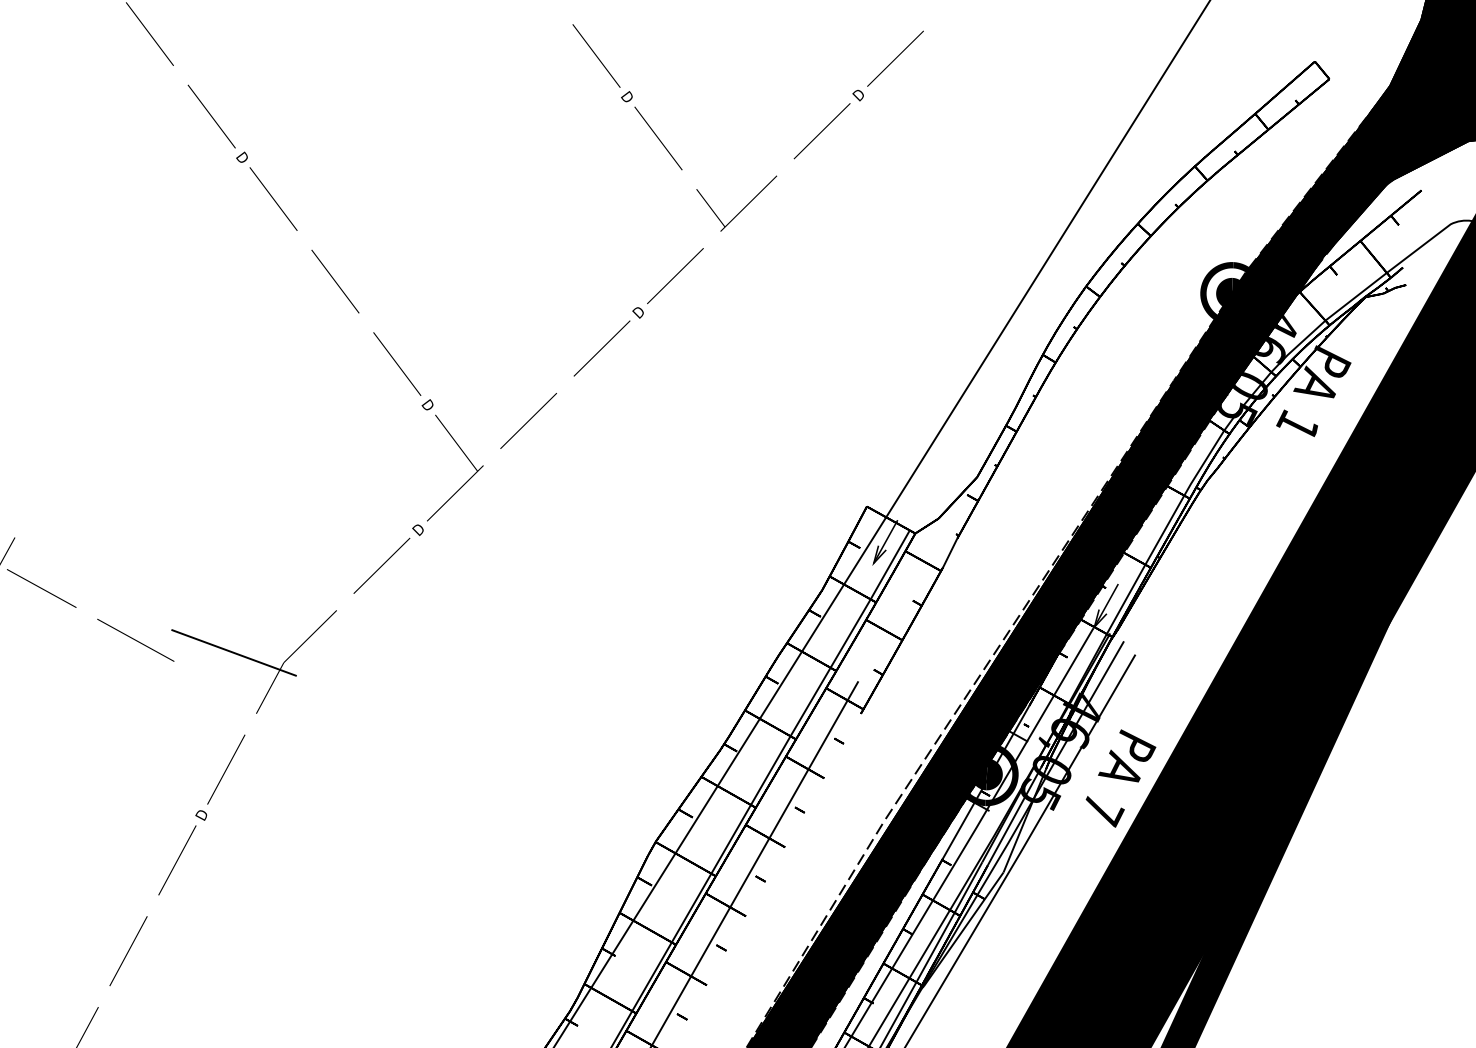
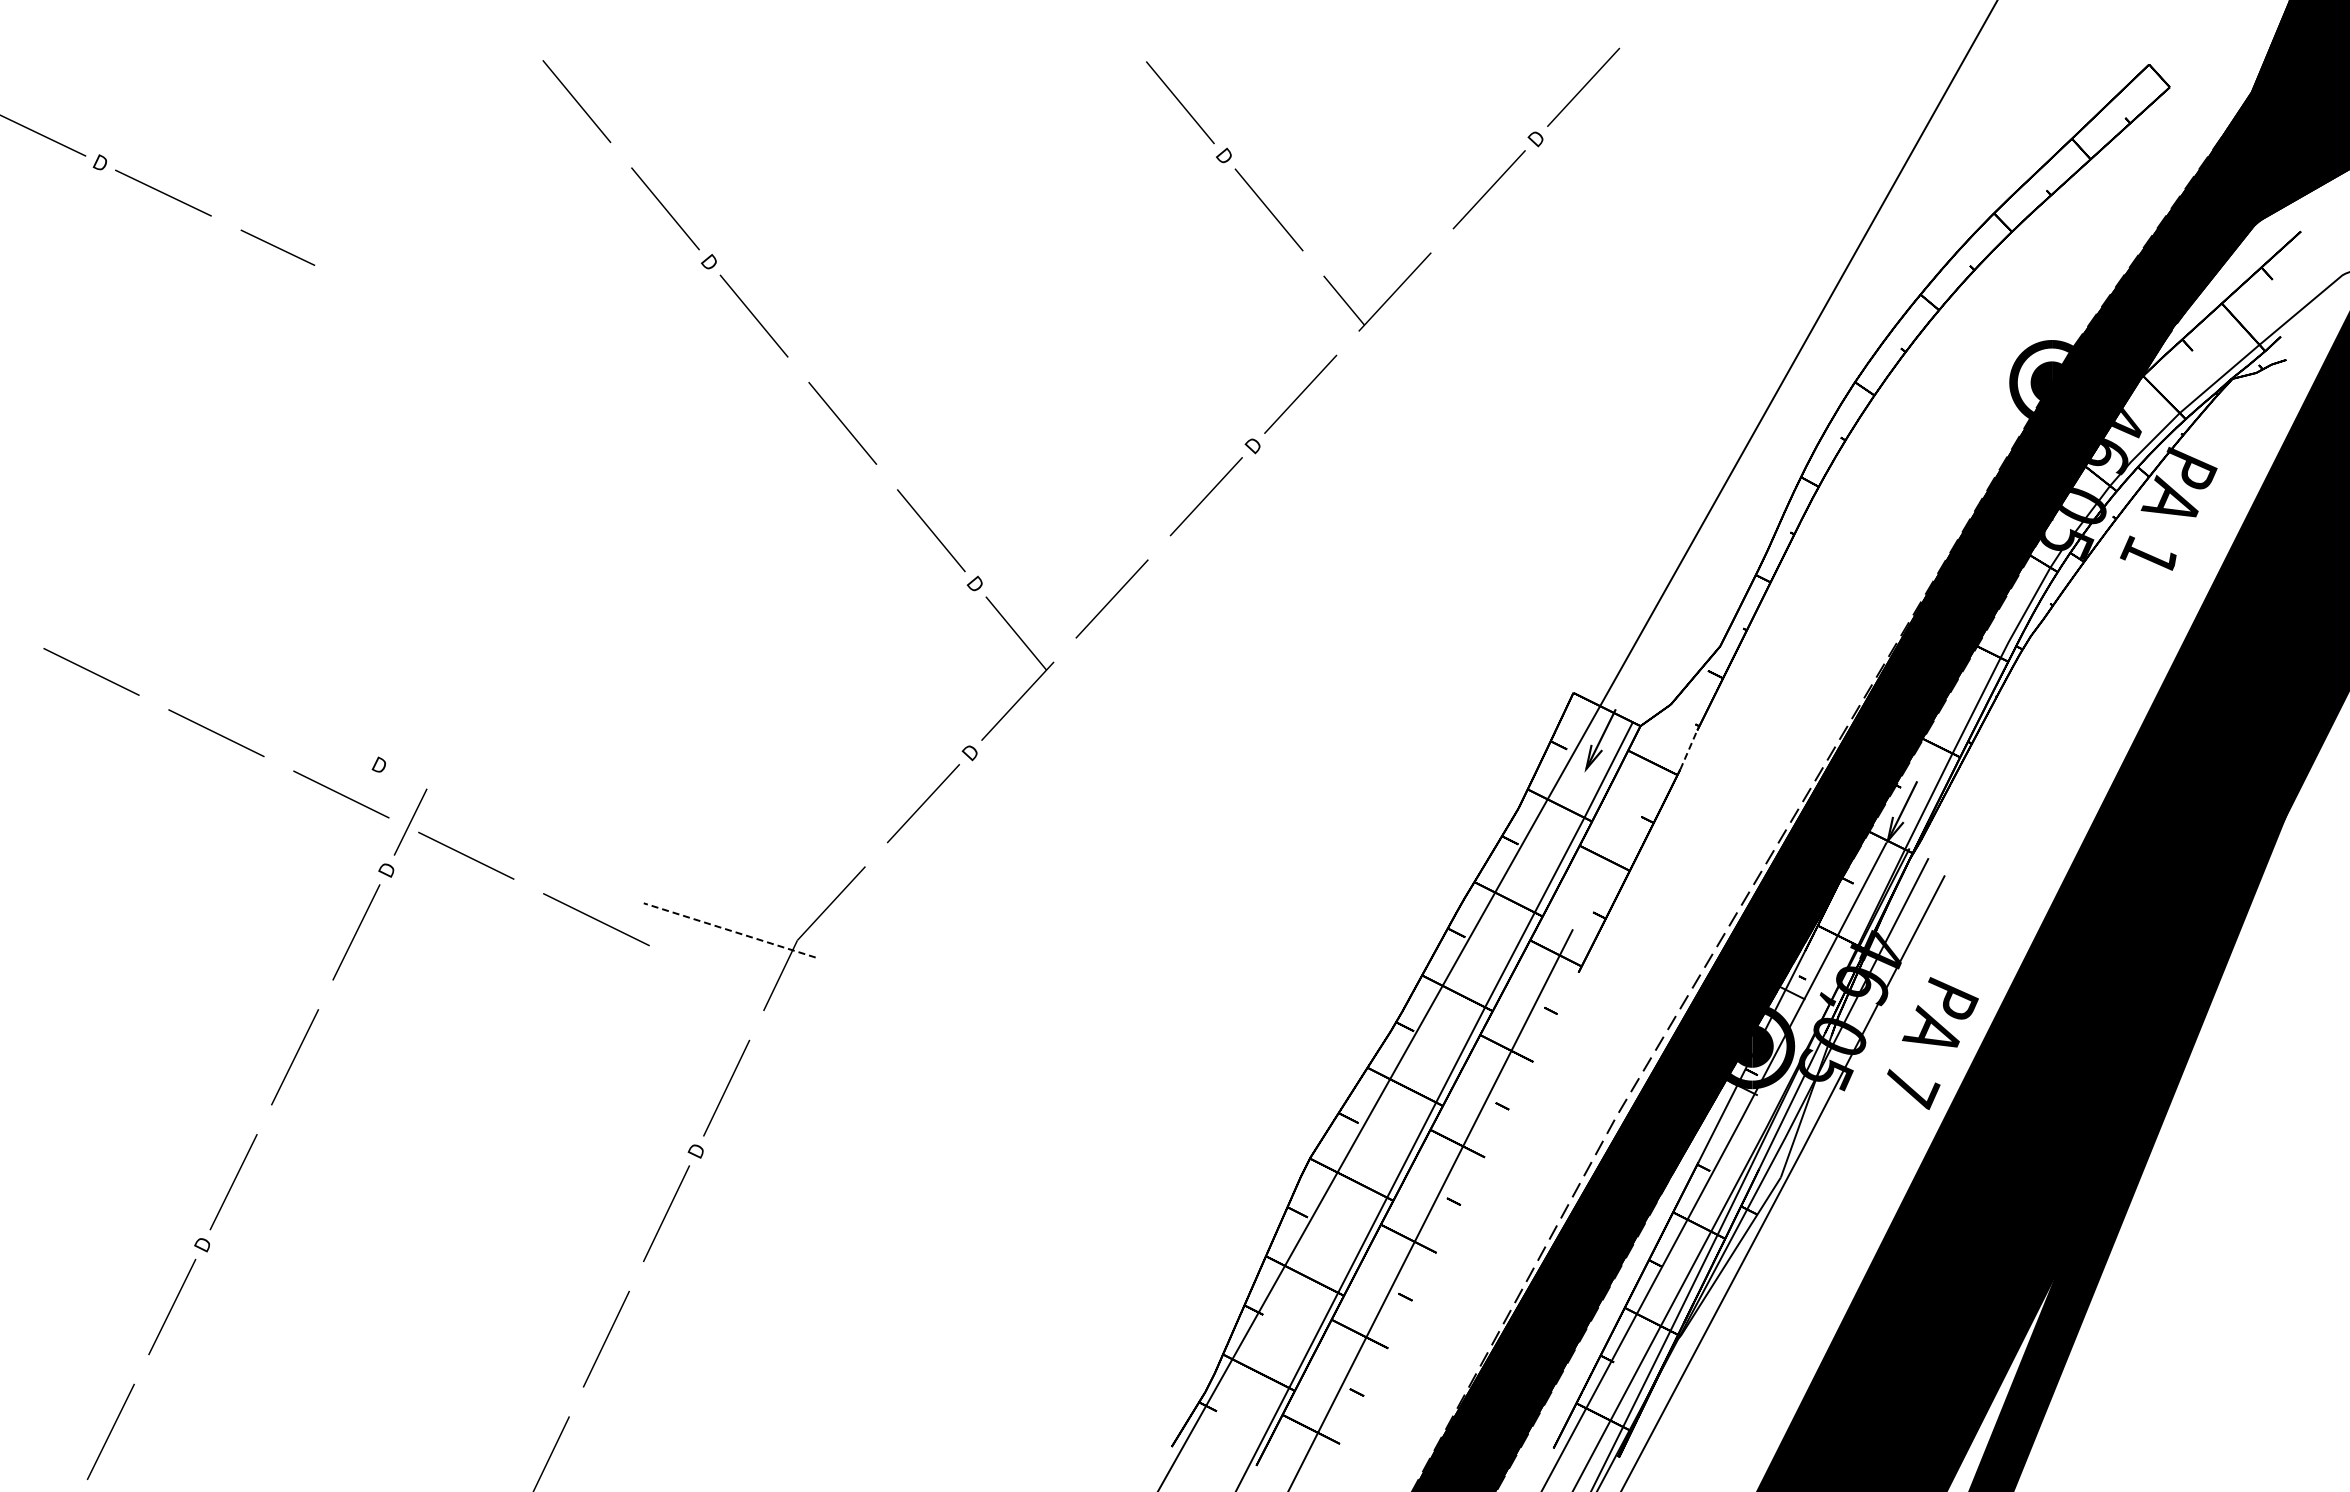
line: (950, 552) -> (1688, 749), solid -> dashed
line: (233, 652) -> (729, 930), solid -> dashed

